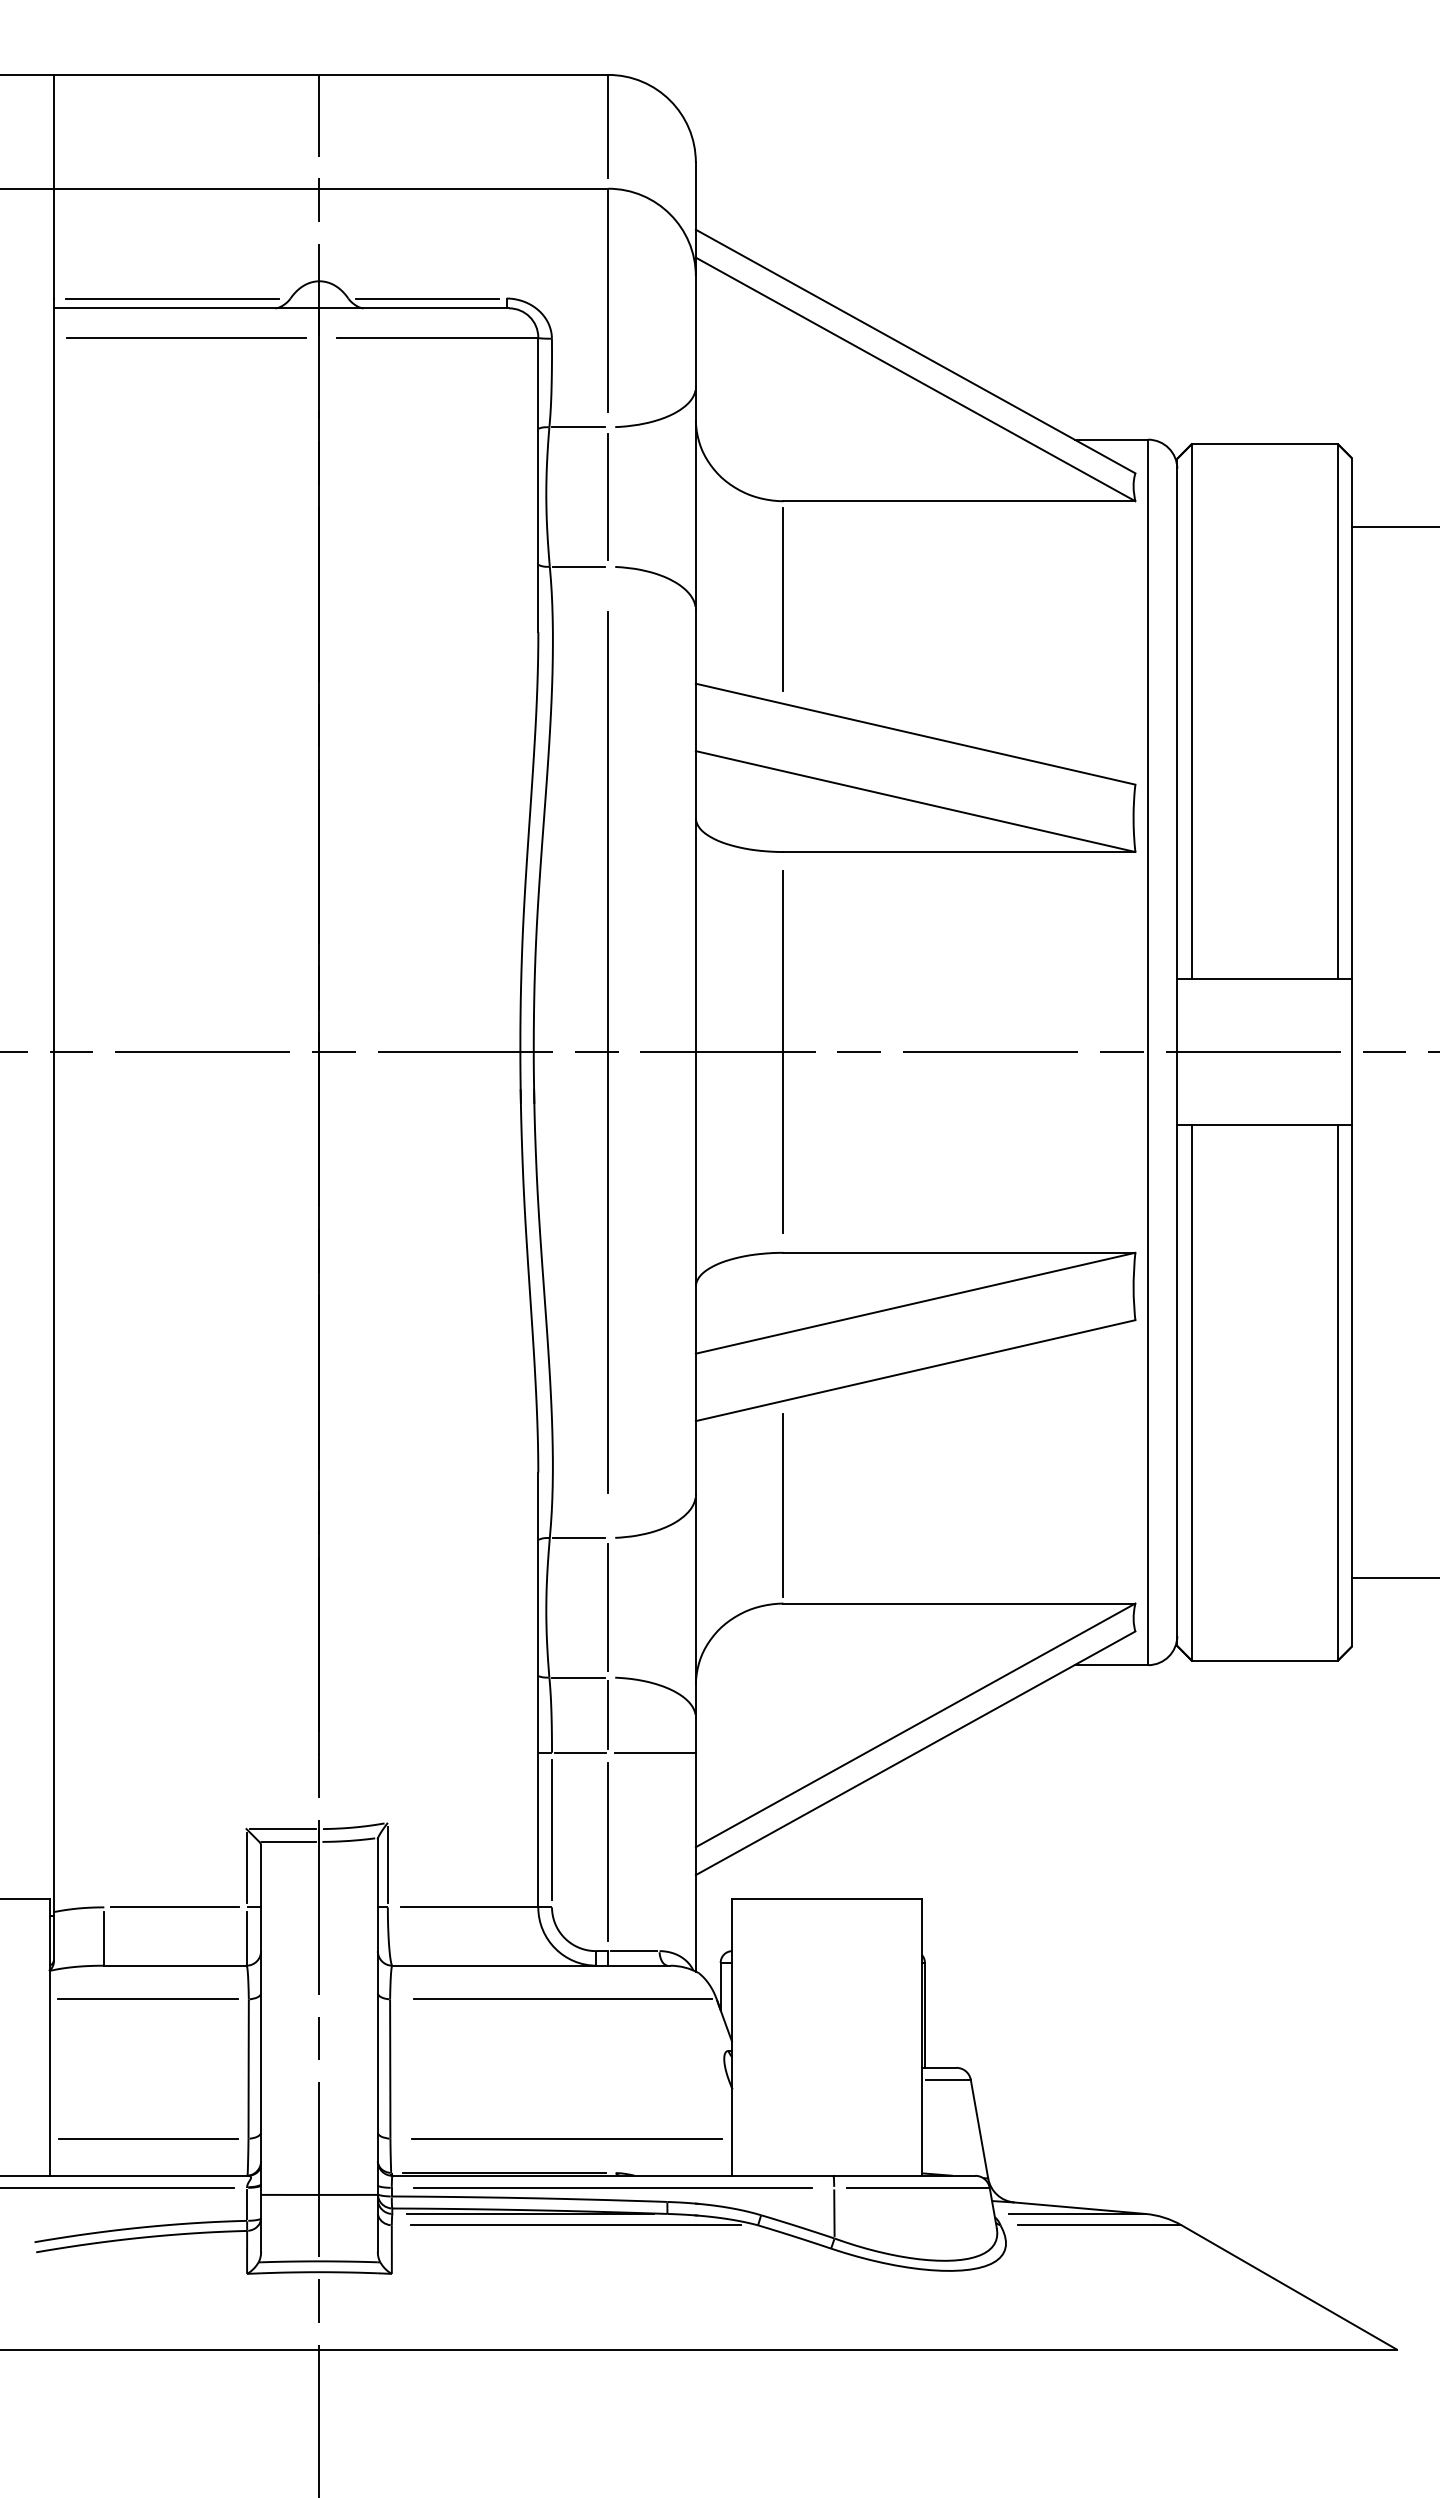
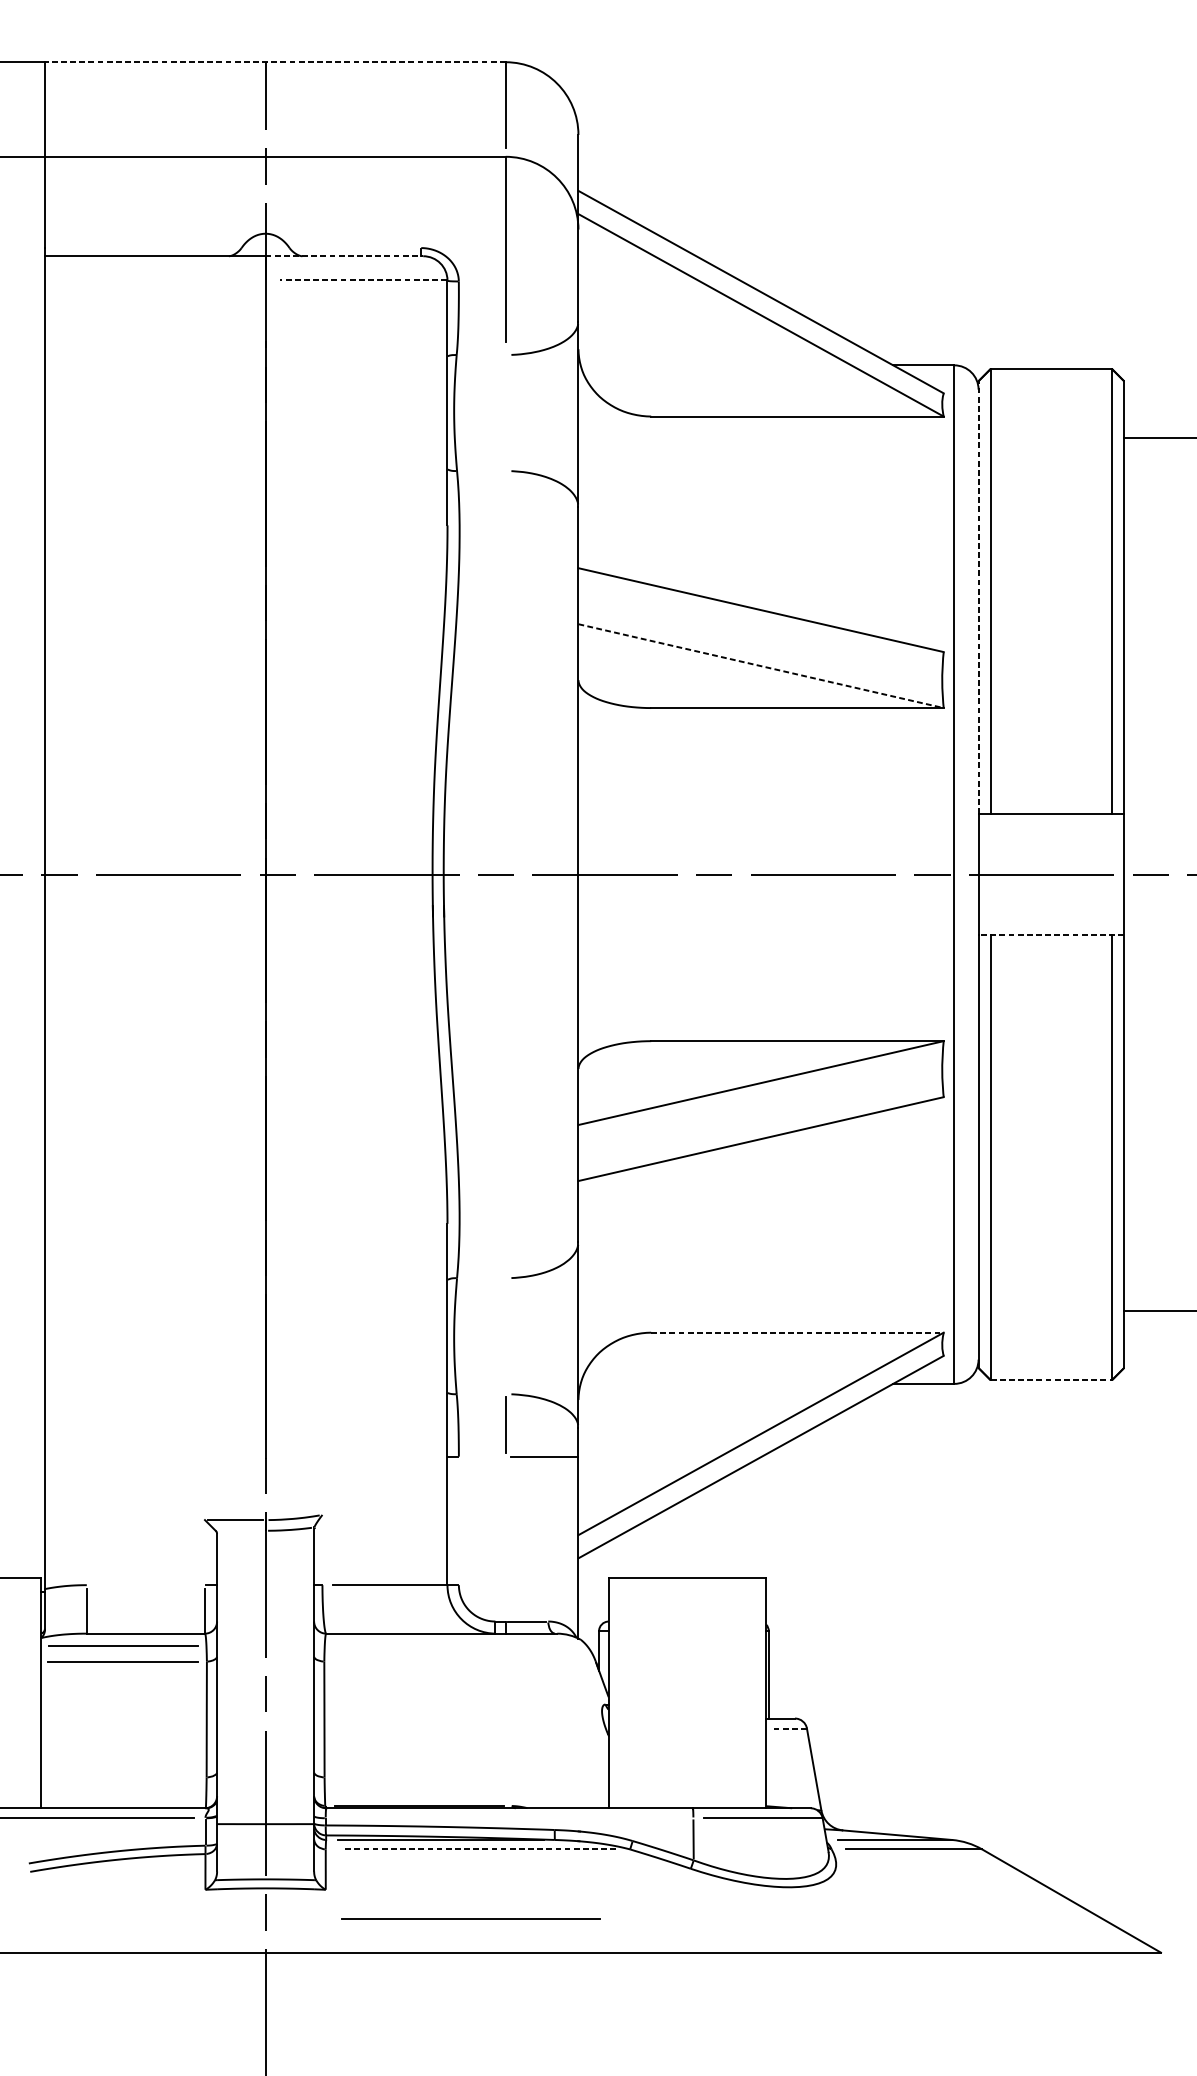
line: (330, 74) -> (274, 61), solid -> dashed
line: (171, 298) -> (142, 248), removed
line: (427, 298) -> (355, 248), removed
line: (414, 308) -> (344, 256), solid -> dashed
line: (186, 337) -> (155, 280), removed
line: (436, 337) -> (362, 280), solid -> dashed
line: (578, 427) -> (480, 355), removed
line: (608, 496) -> (505, 412), removed
line: (578, 566) -> (480, 470), removed
line: (783, 599) -> (651, 498), removed
line: (1177, 718) -> (978, 597), solid -> dashed
line: (916, 801) -> (761, 666), solid -> dashed
line: (608, 1052) -> (505, 874), removed
line: (783, 1052) -> (651, 874), removed
line: (1264, 1125) -> (1051, 935), solid -> dashed
line: (783, 1504) -> (651, 1250), removed
line: (578, 1538) -> (480, 1278), removed
line: (959, 1603) -> (797, 1332), solid -> dashed
line: (608, 1607) -> (505, 1335), removed
line: (1264, 1660) -> (1051, 1379), solid -> dashed
line: (578, 1677) -> (480, 1394), removed
line: (579, 1752) -> (481, 1456), removed
line: (552, 1829) -> (459, 1520), removed
line: (289, 1841) -> (240, 1530), removed
line: (607, 1851) -> (505, 1538), removed
line: (387, 1865) -> (322, 1550), removed
line: (246, 1867) -> (204, 1552), removed
line: (175, 1907) -> (145, 1585), removed
line: (562, 1999) -> (467, 1661), removed
line: (948, 2079) -> (788, 1728), solid -> dashed
line: (148, 2138) -> (123, 1645), moved
line: (566, 2138) -> (470, 1918), moved
line: (612, 2187) -> (509, 1817), removed
line: (575, 2225) -> (478, 1849), solid -> dashed

